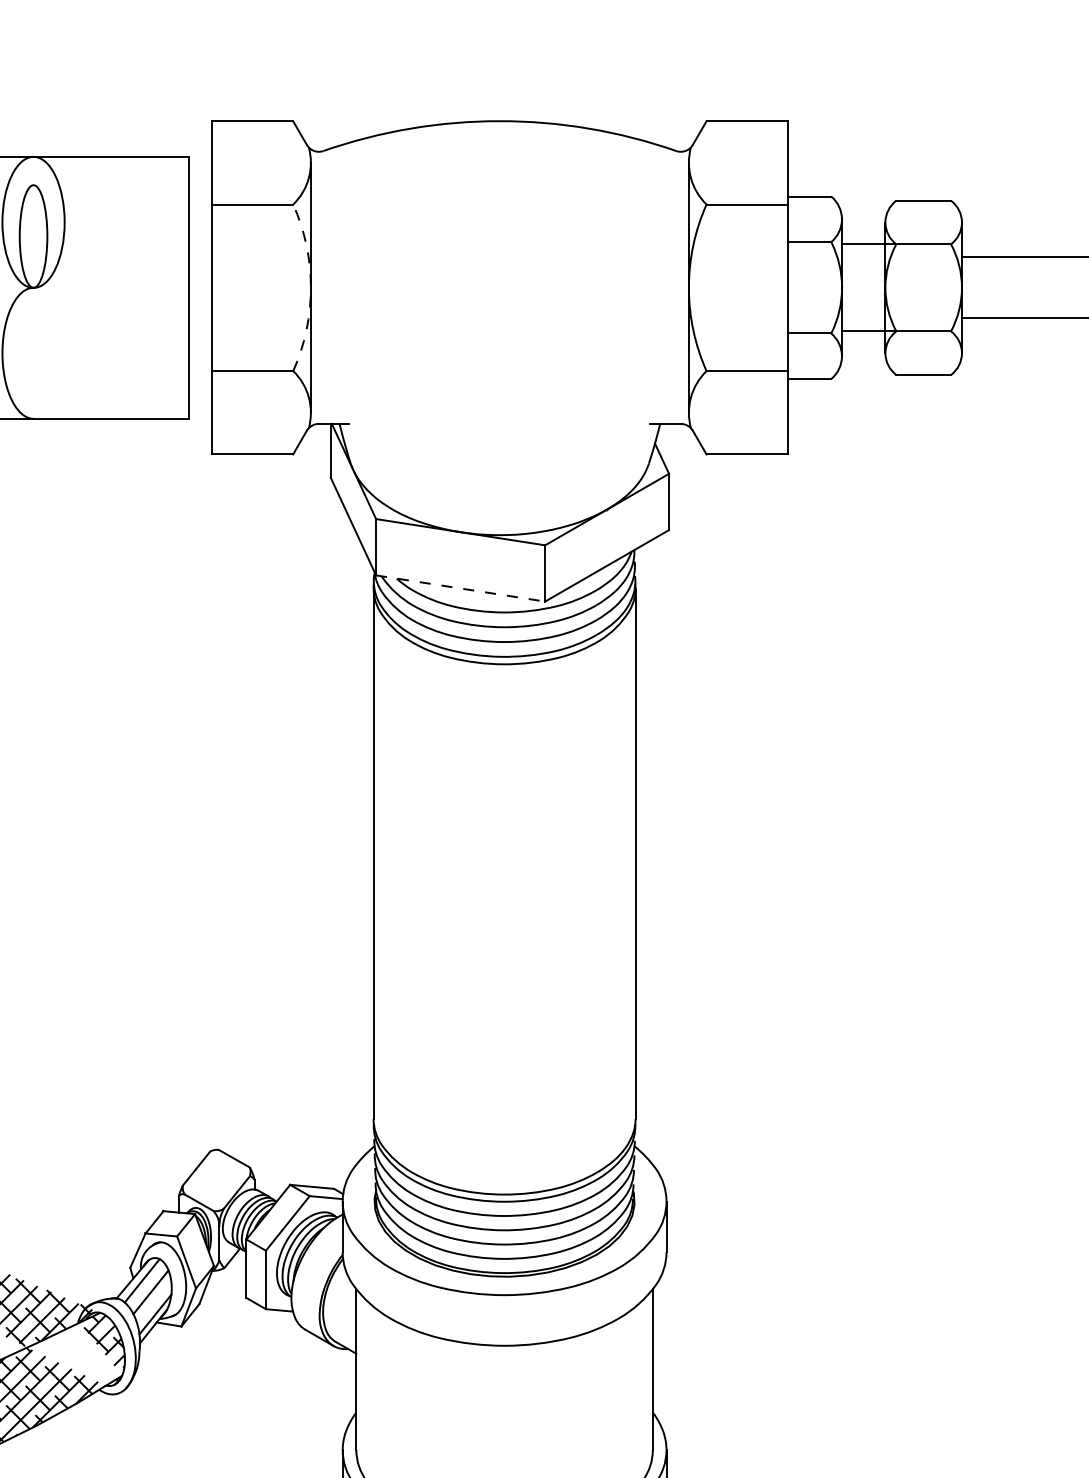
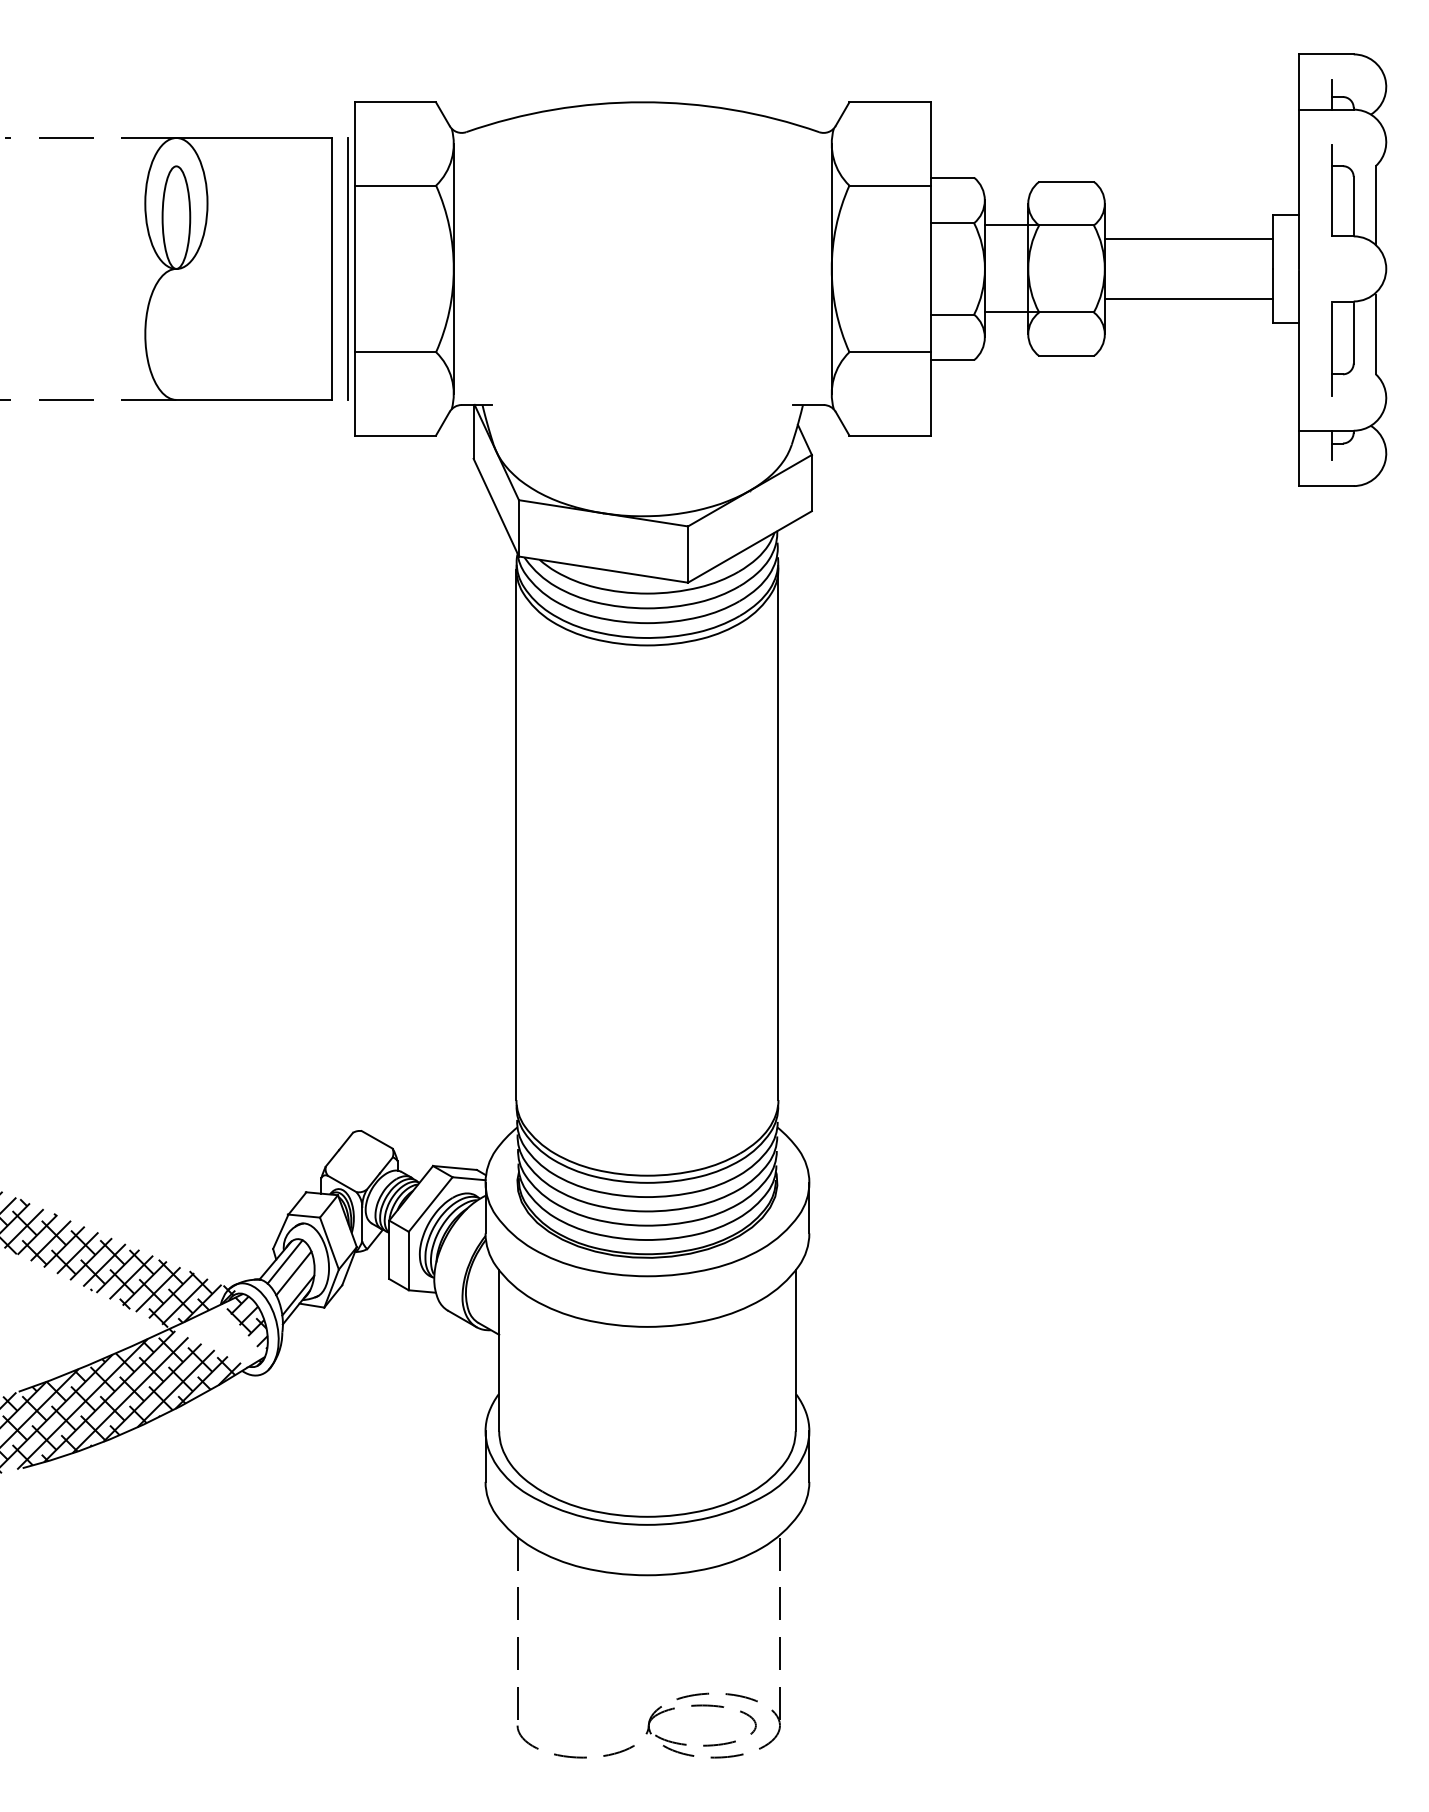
line: (205, 287) -> (348, 268), added
arc: (310, 287) -> (453, 268), dashed -> solid
line: (460, 588) -> (603, 569), dashed -> solid

